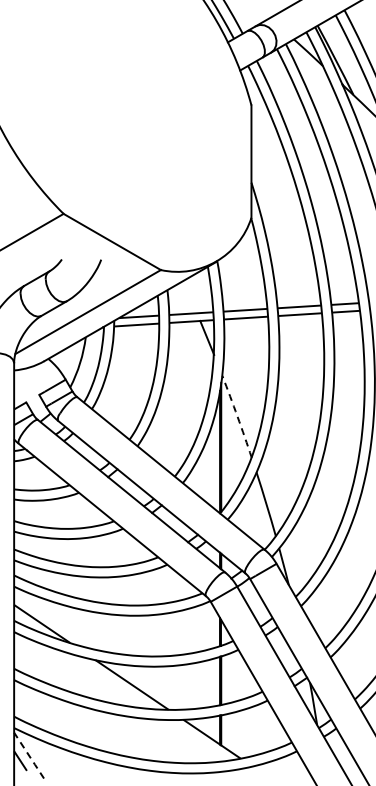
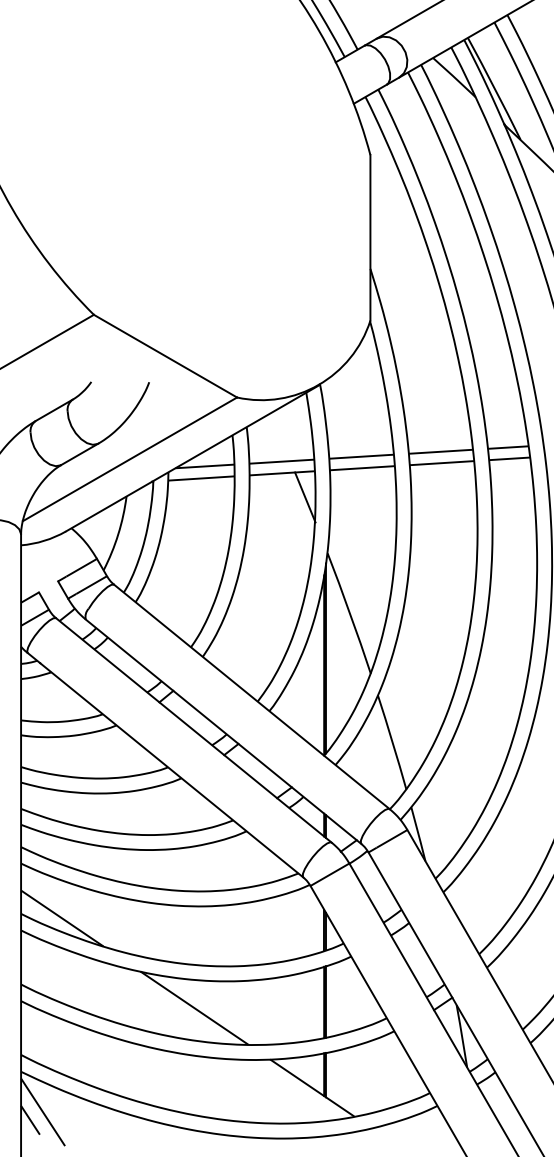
arc: (237, 416) -> (349, 613), dashed -> solid
line: (29, 755) -> (43, 1112), dashed -> solid

